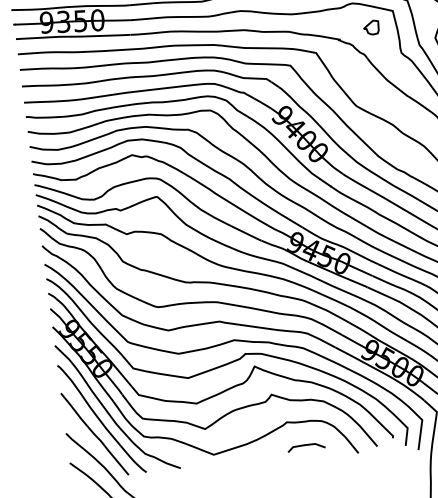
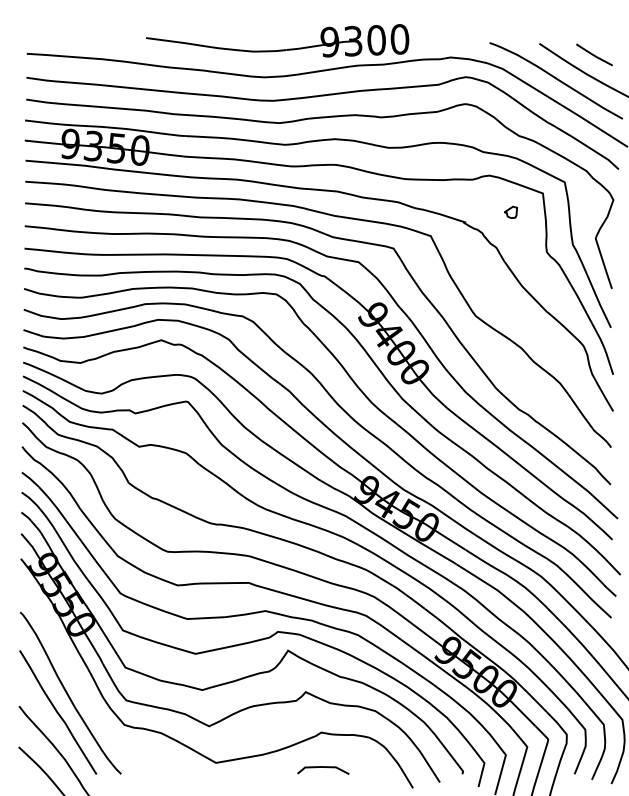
part: (371, 27) -> (510, 212), size x0.6
curve: (109, 413) -> (82, 687), removed
line: (306, 445) -> (323, 767), moved

